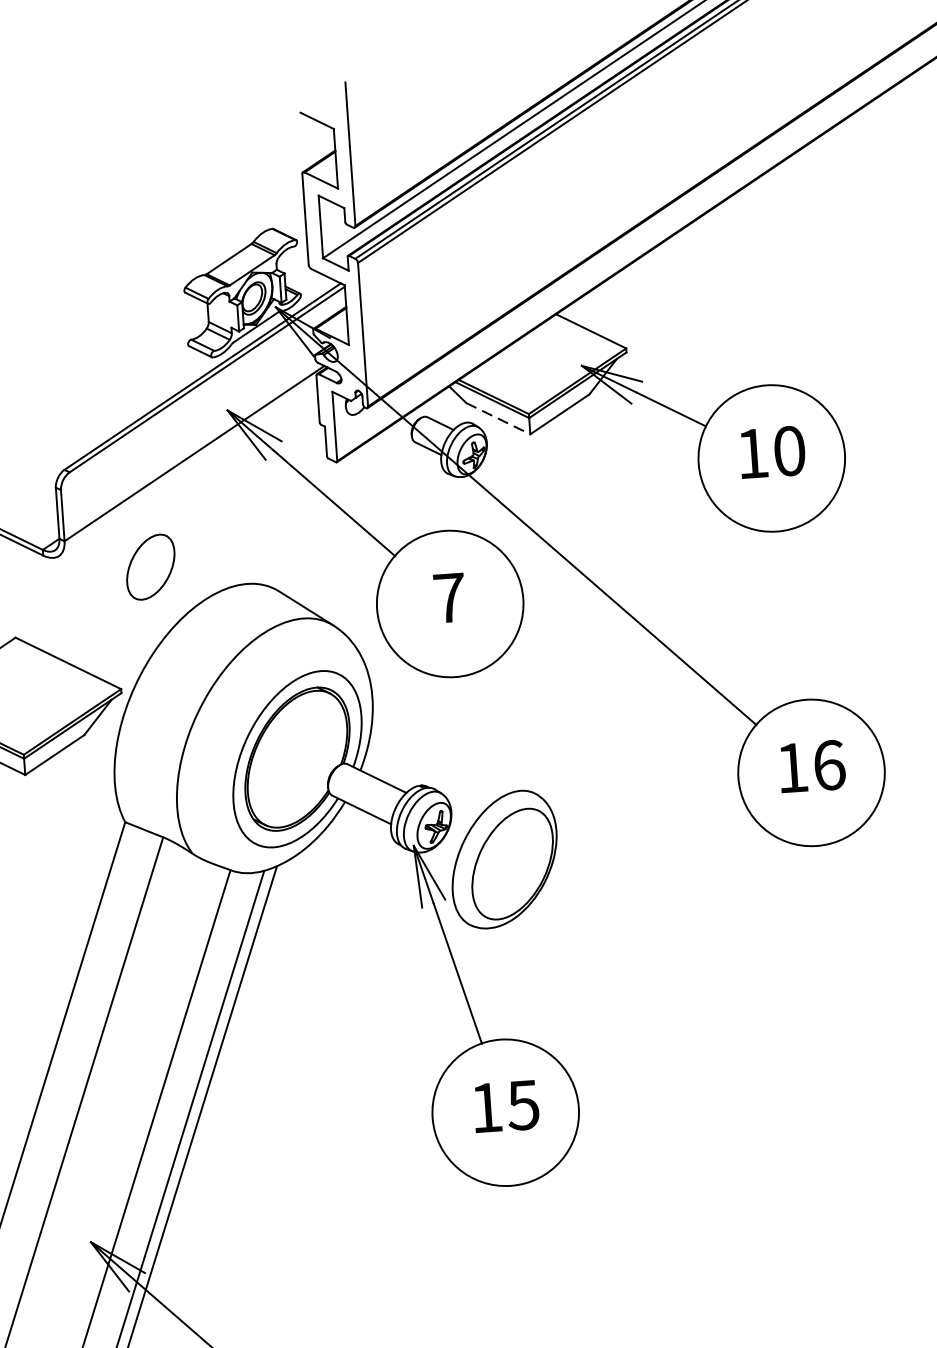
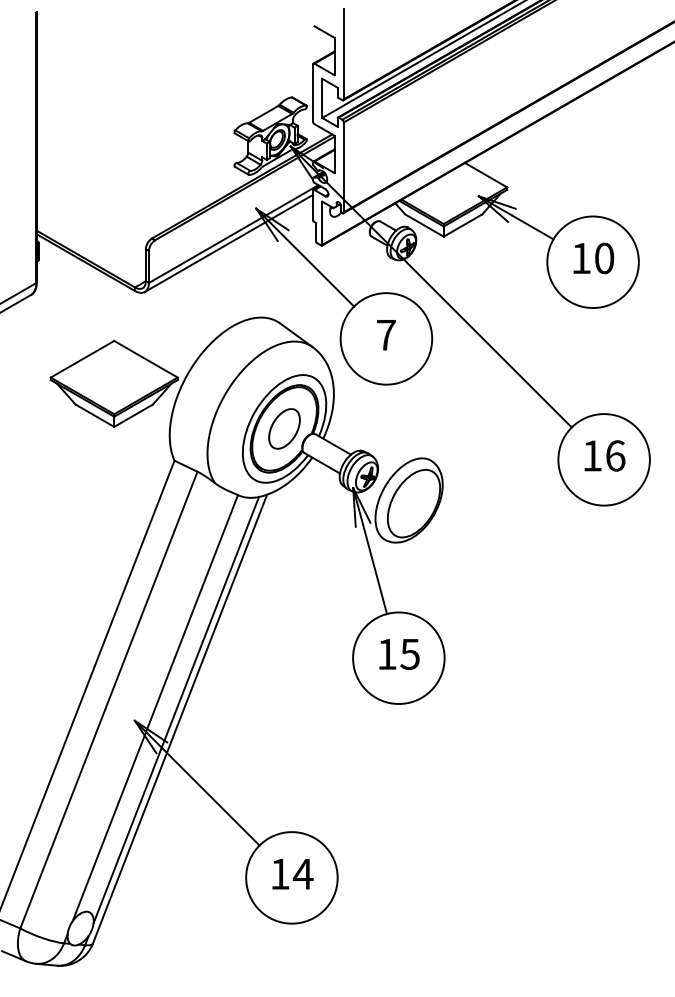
line: (498, 418) -> (424, 225), dashed -> solid
line: (187, 469) -> (228, 243), added
part: (150, 566) -> (284, 428), moved

